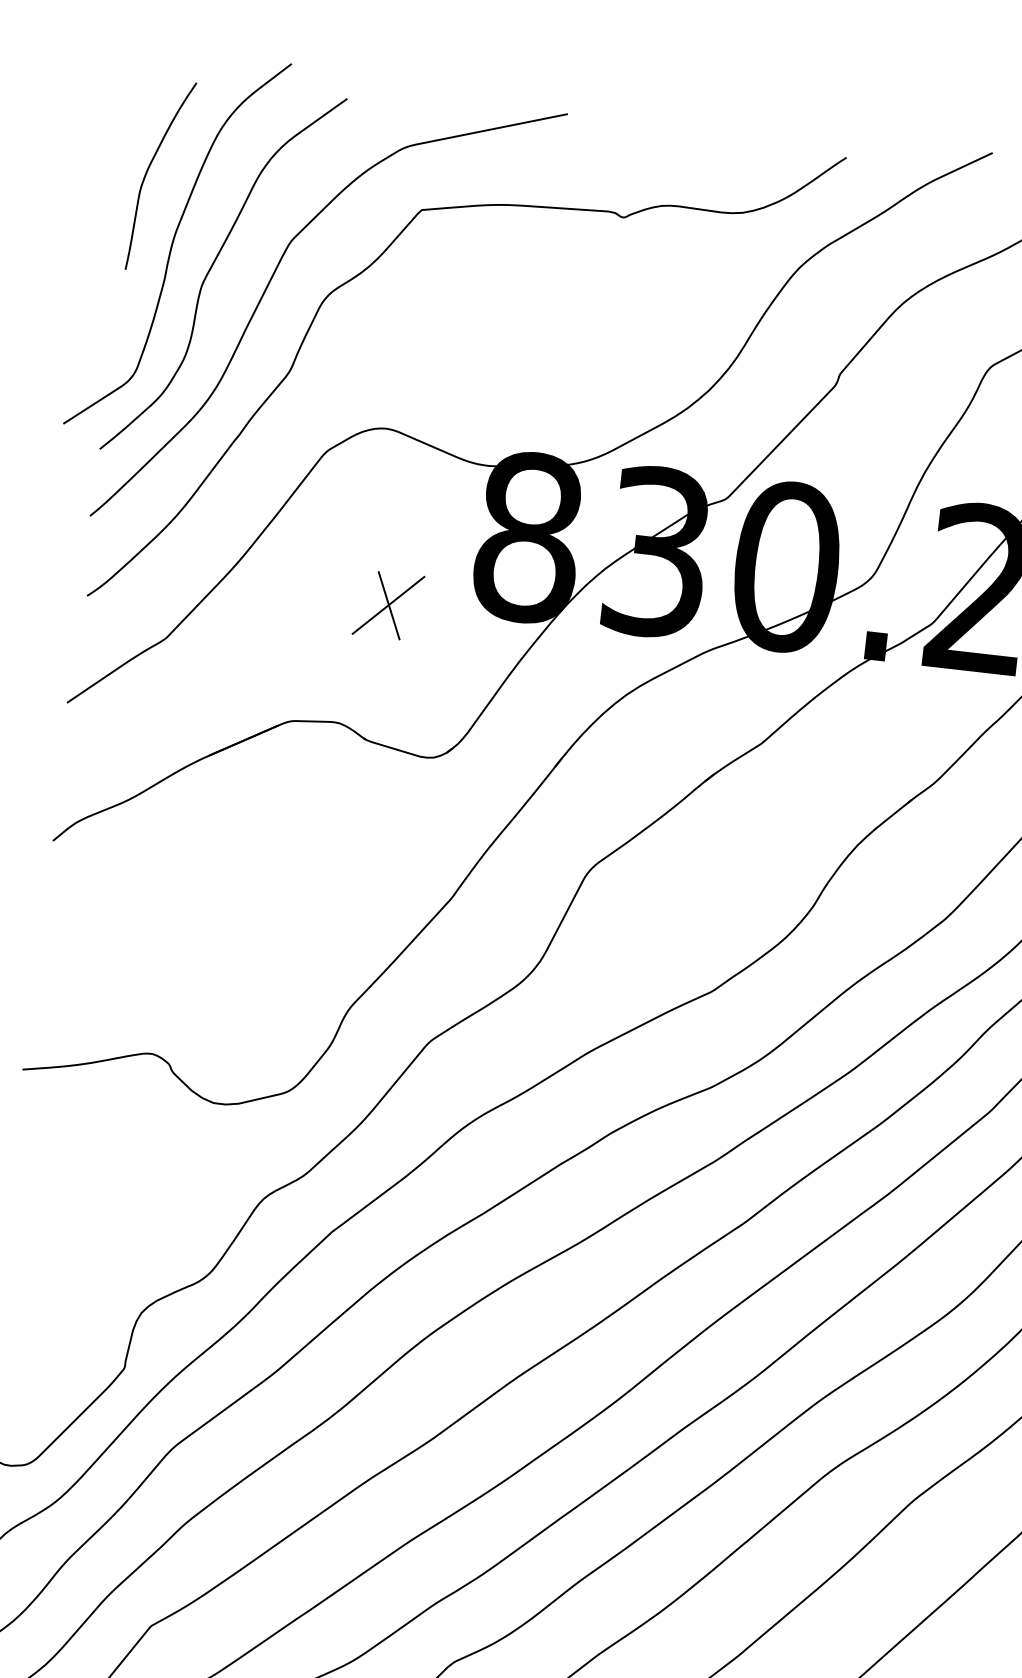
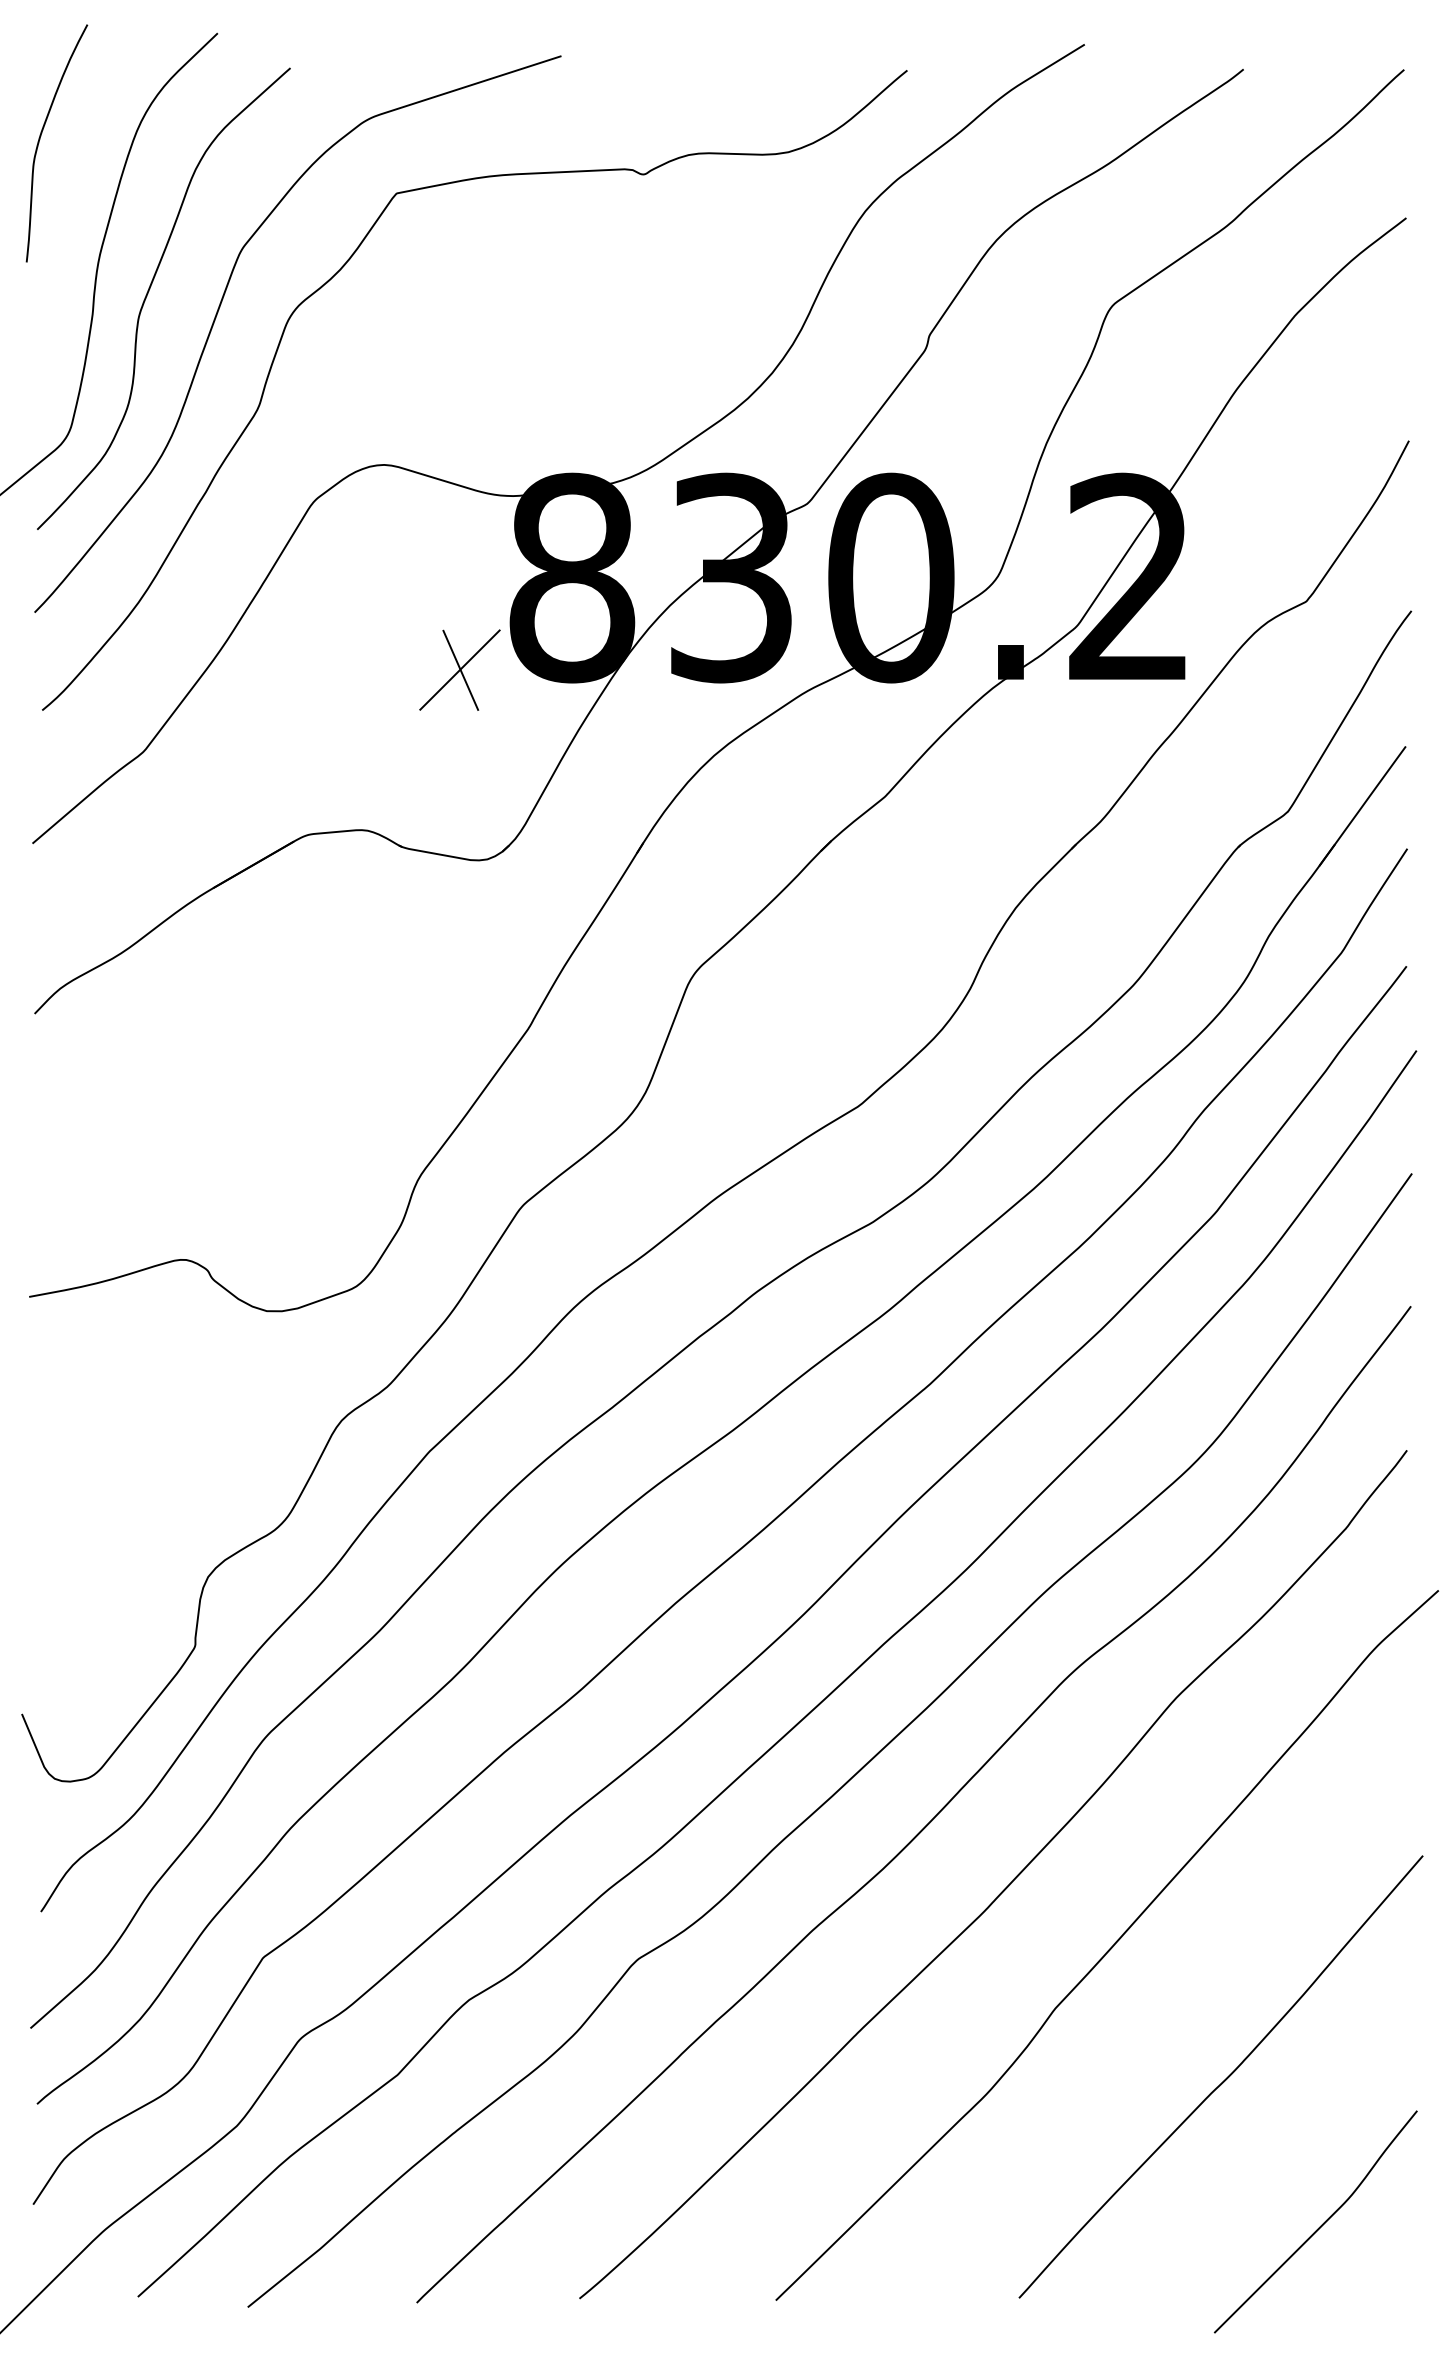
curve: (148, 171) -> (40, 139), moved
part: (388, 604) -> (459, 669), moved

